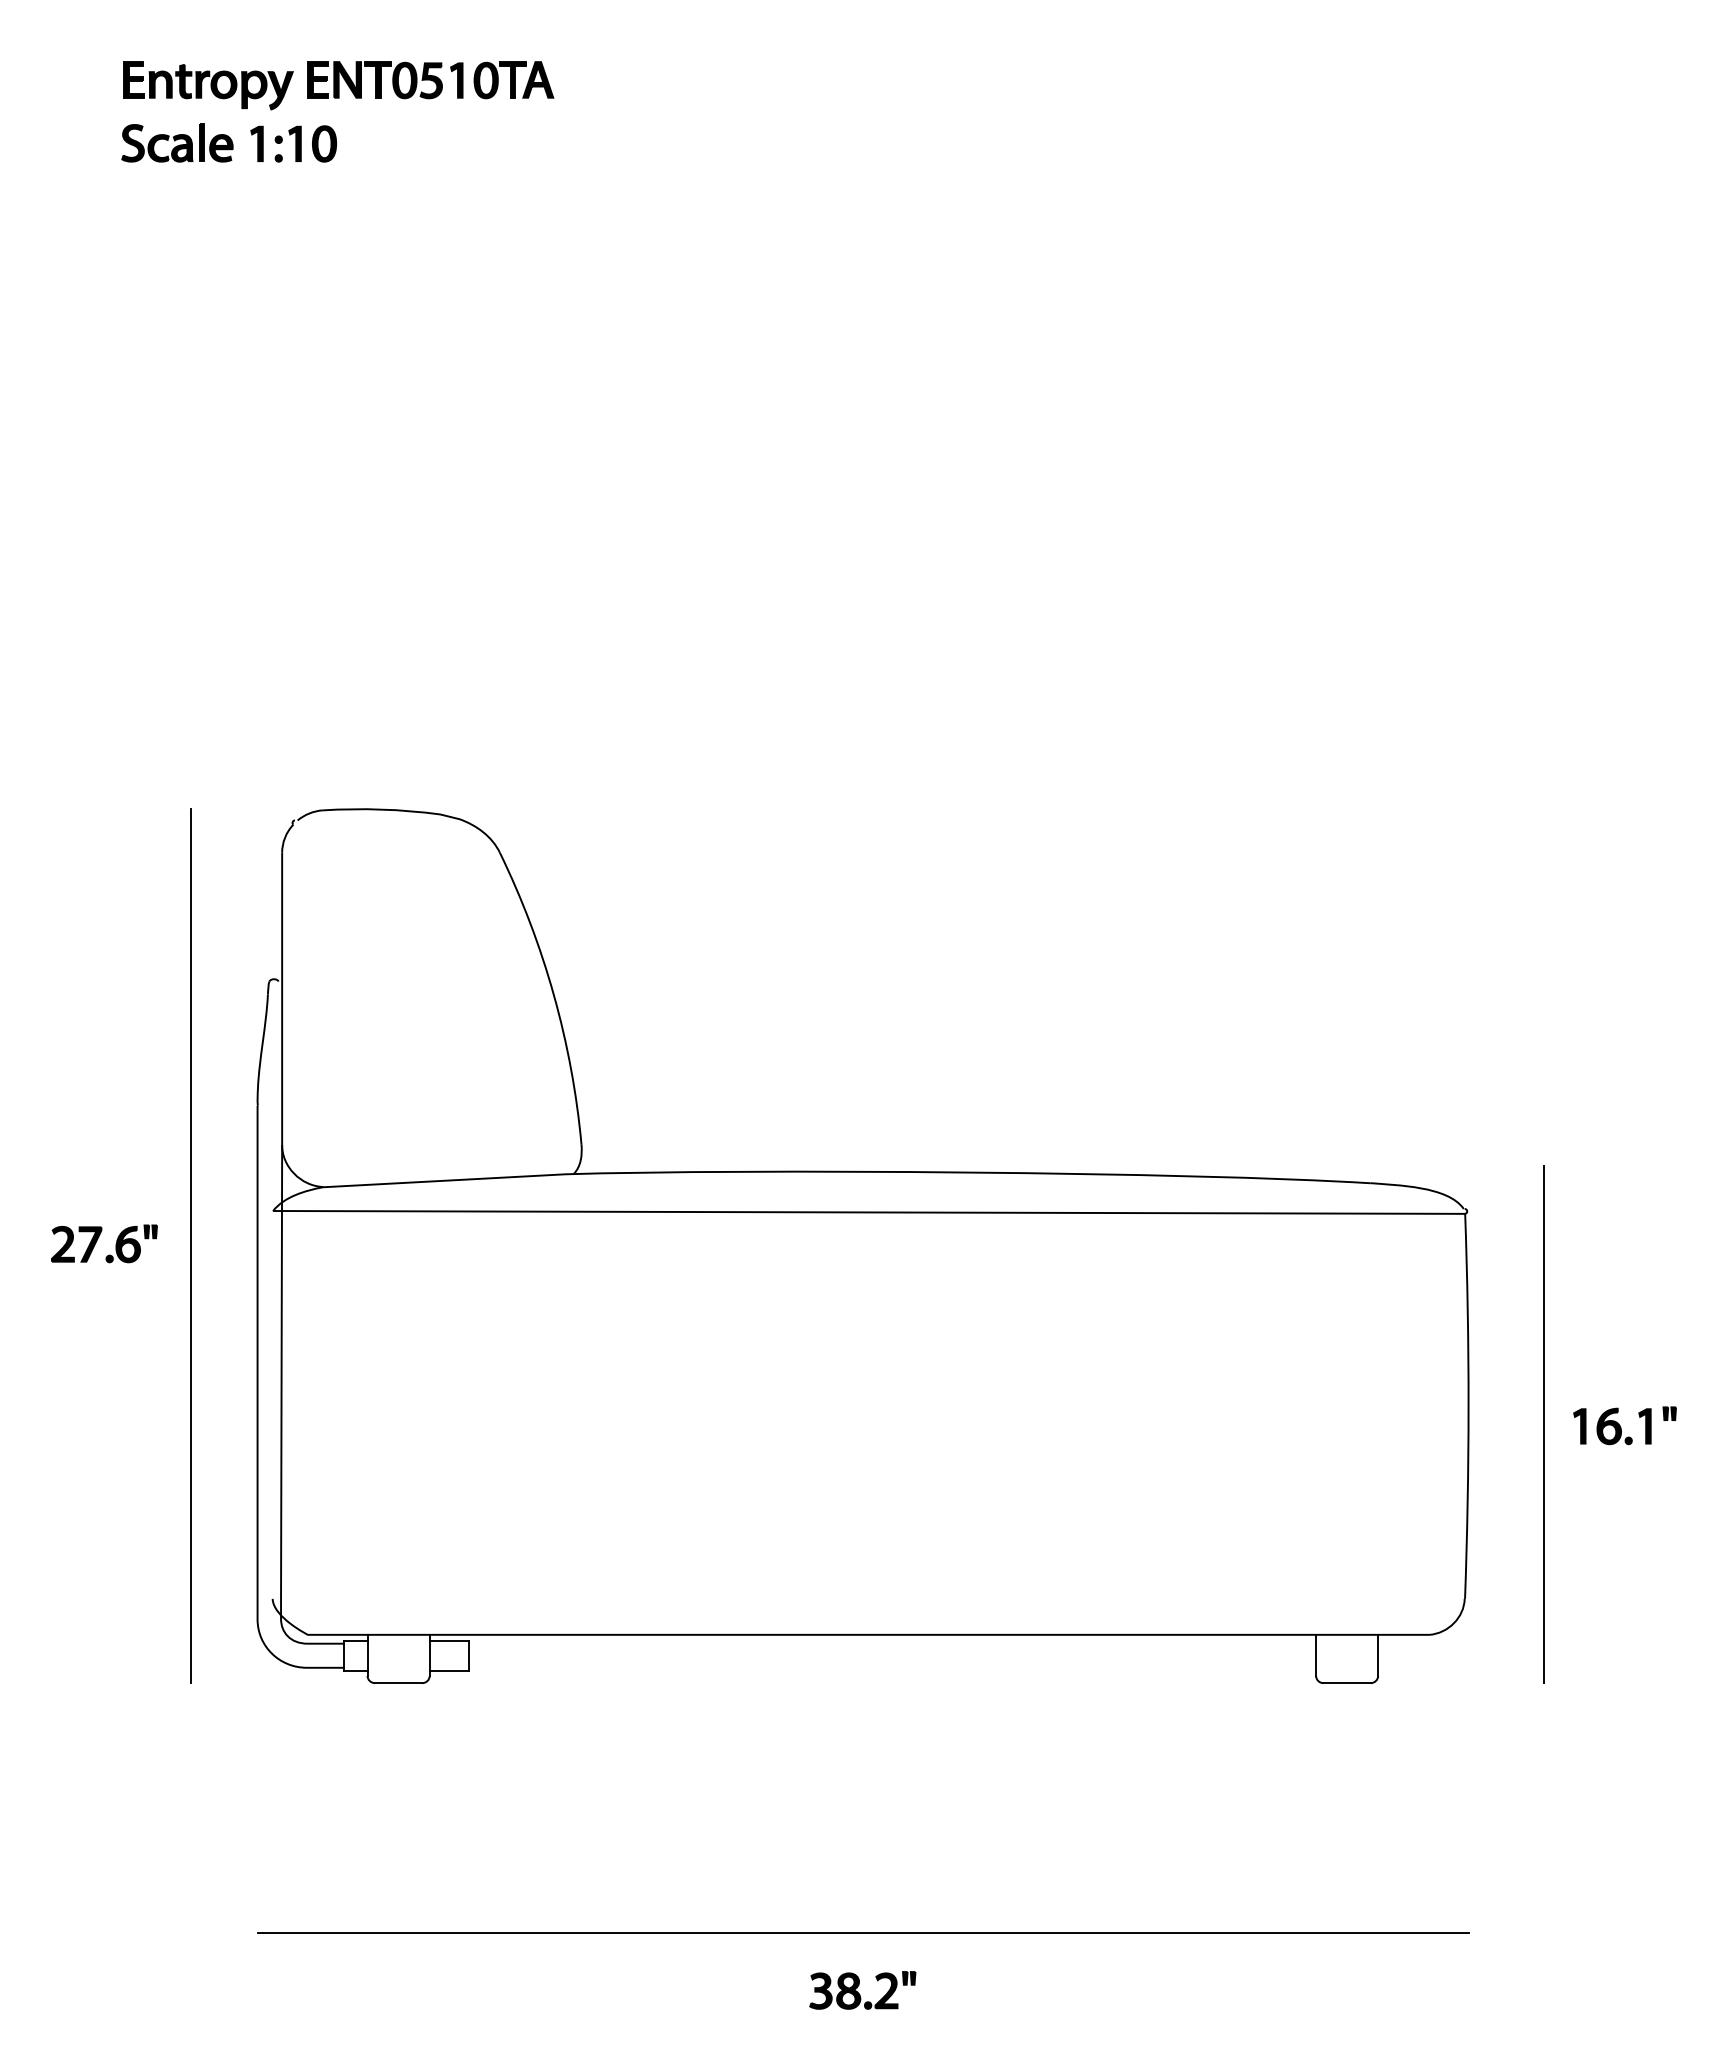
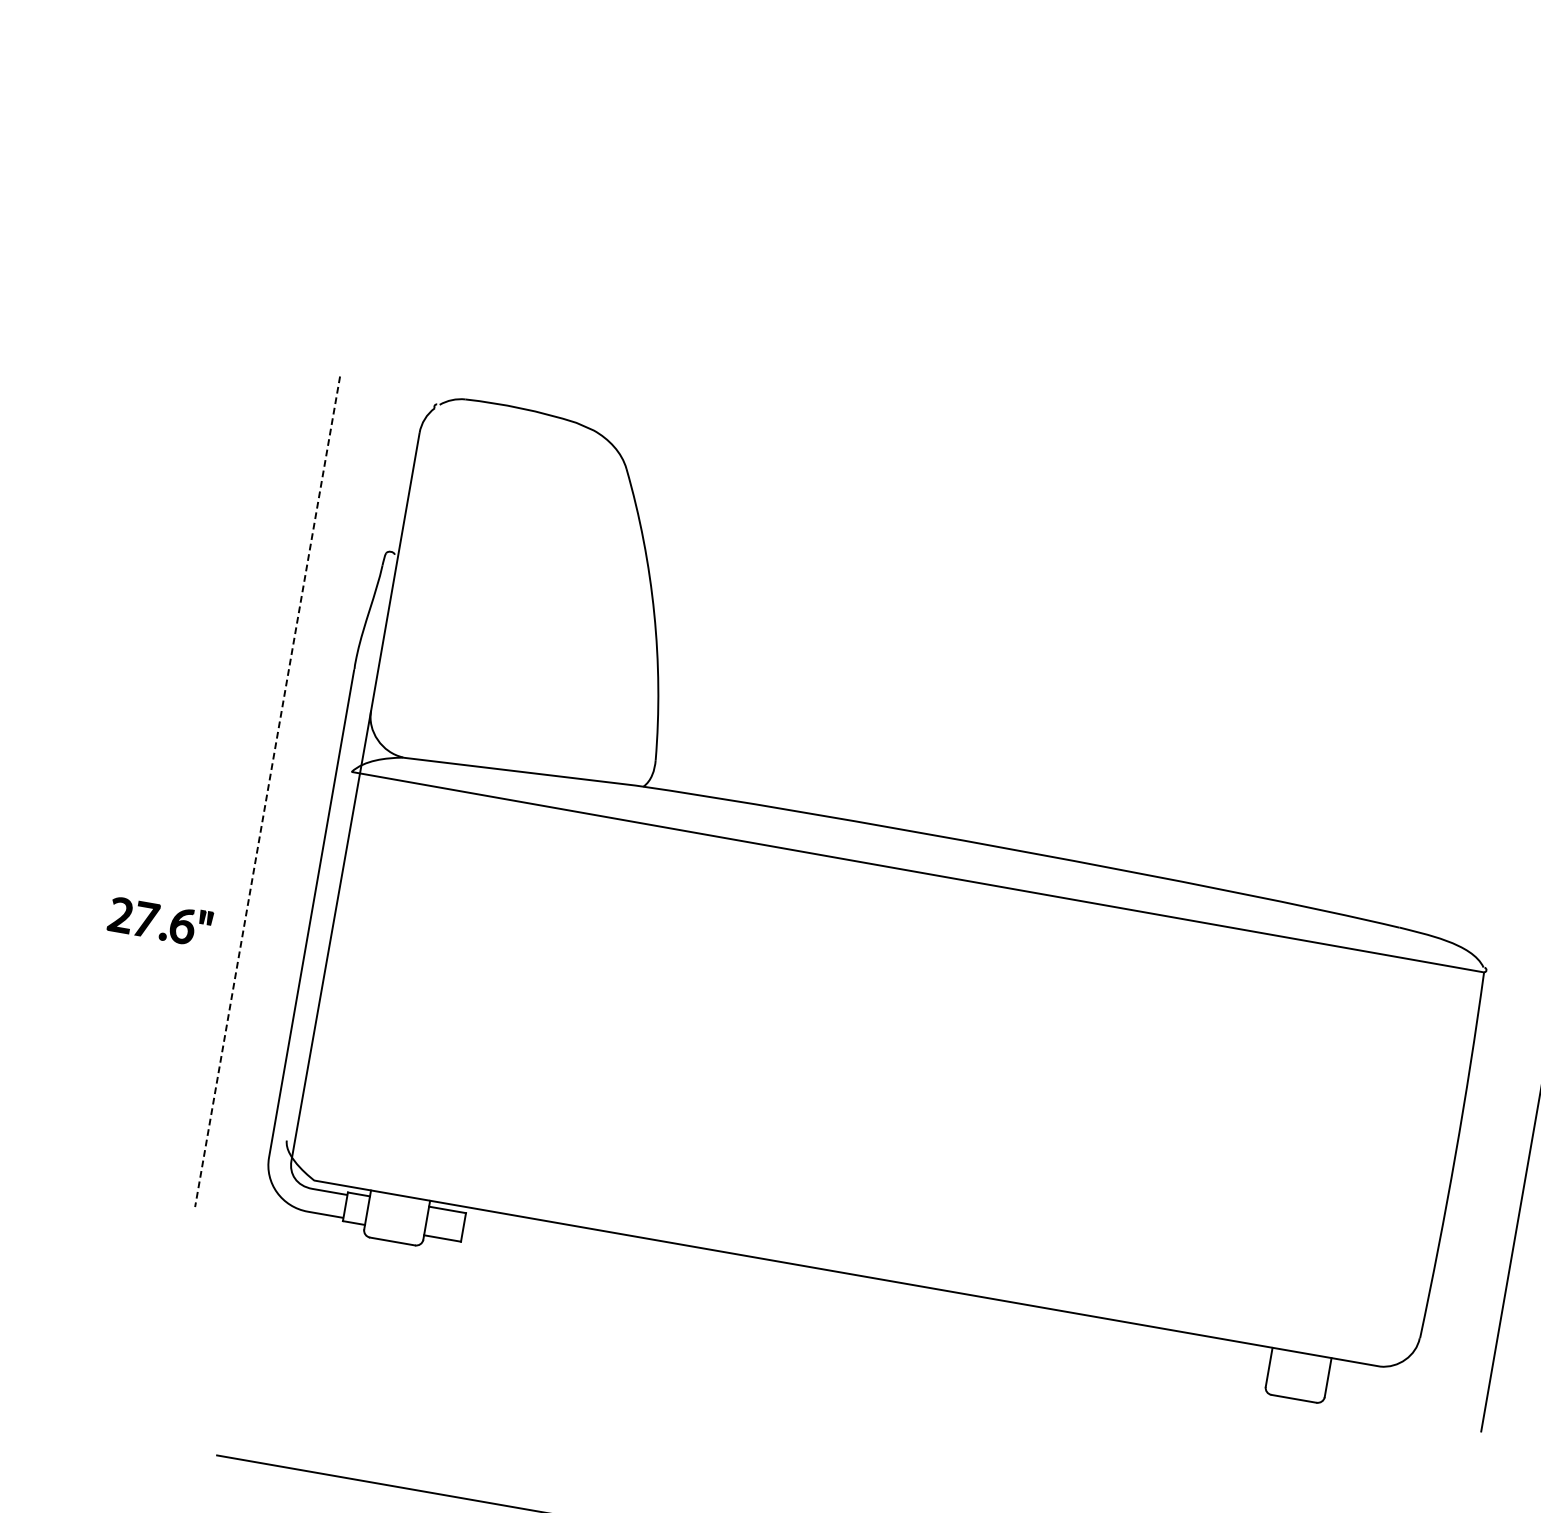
part: (98, 1239) -> (155, 916), moved
line: (190, 1246) -> (267, 791), solid -> dashed

